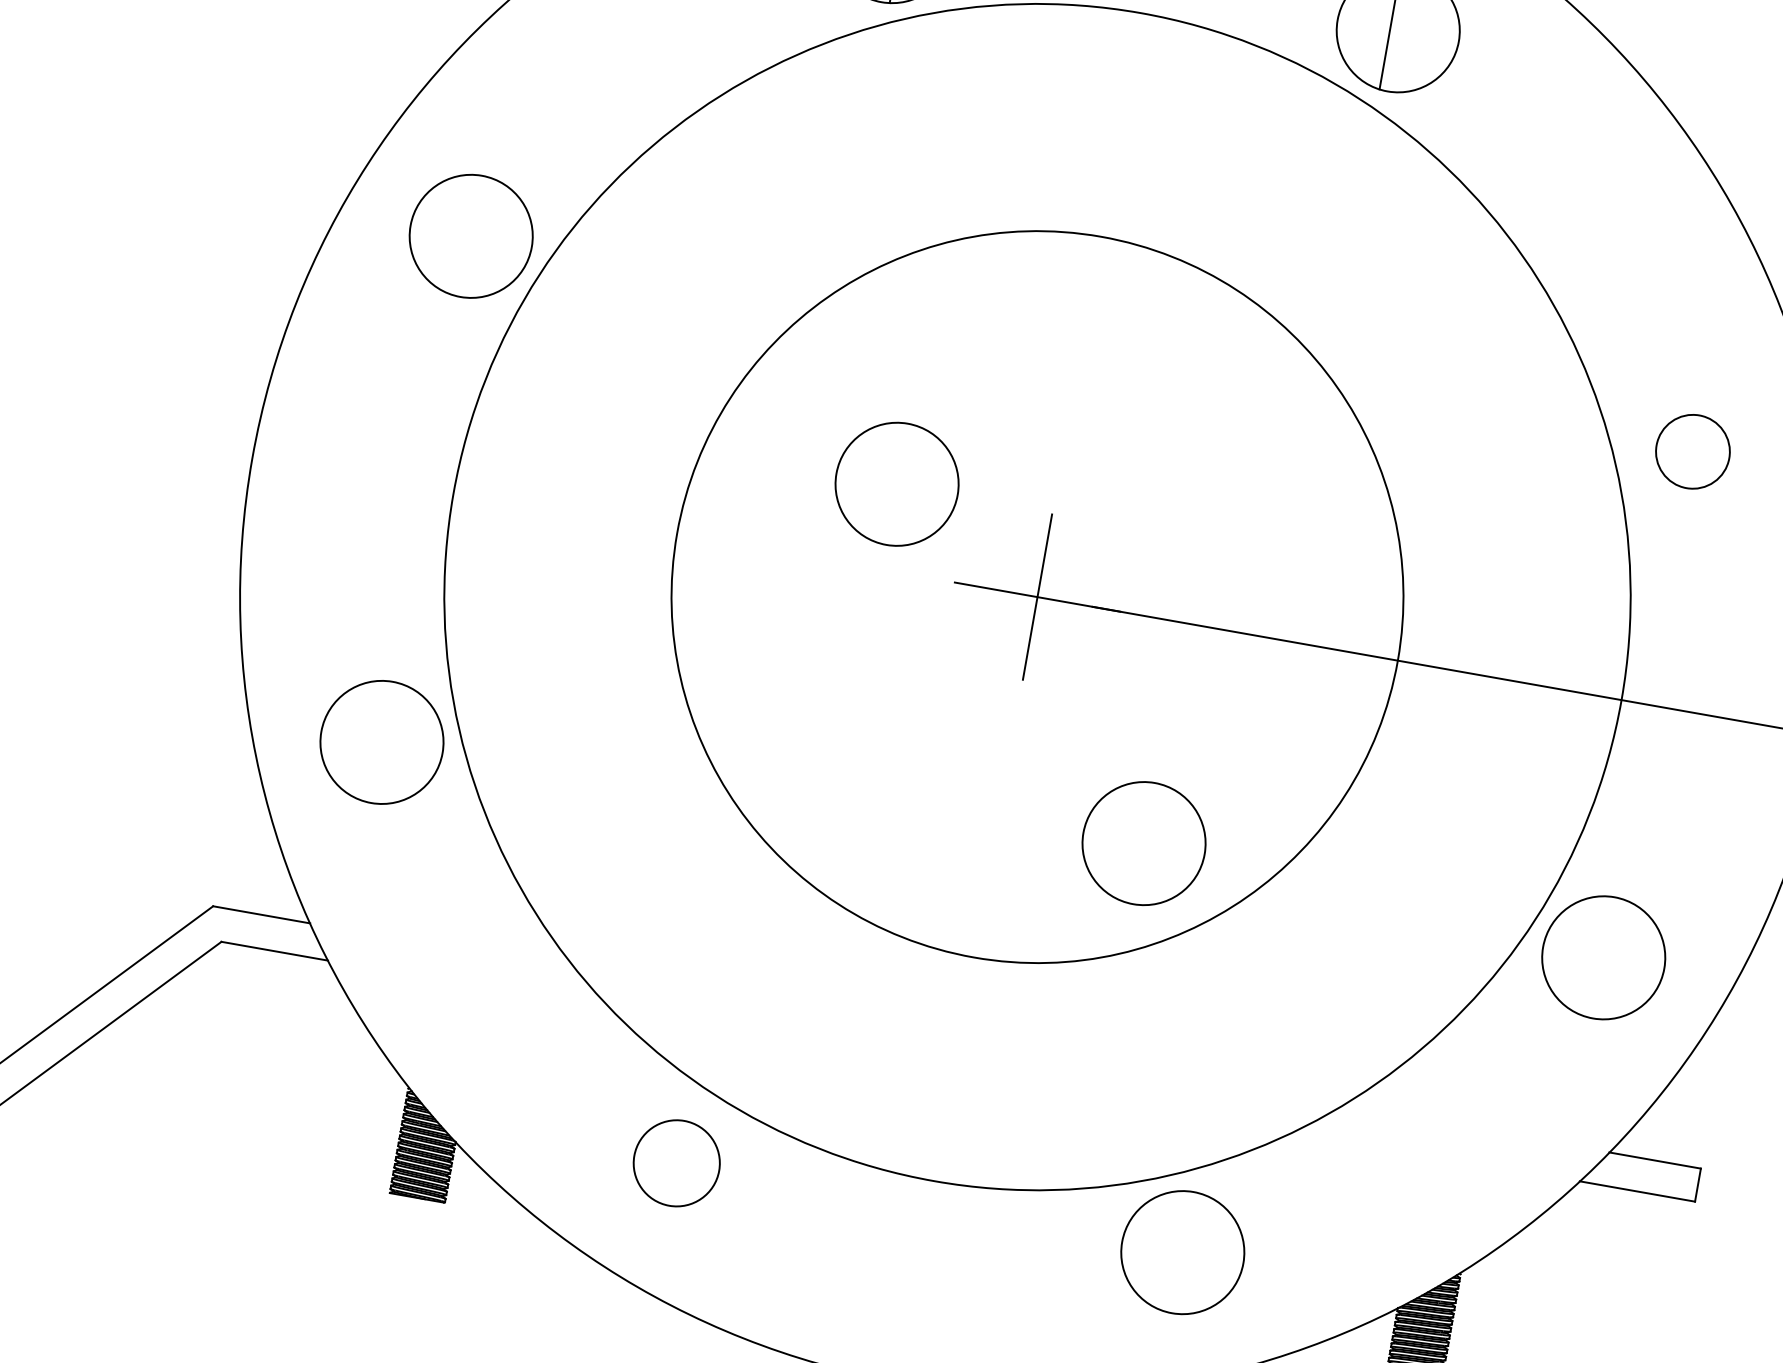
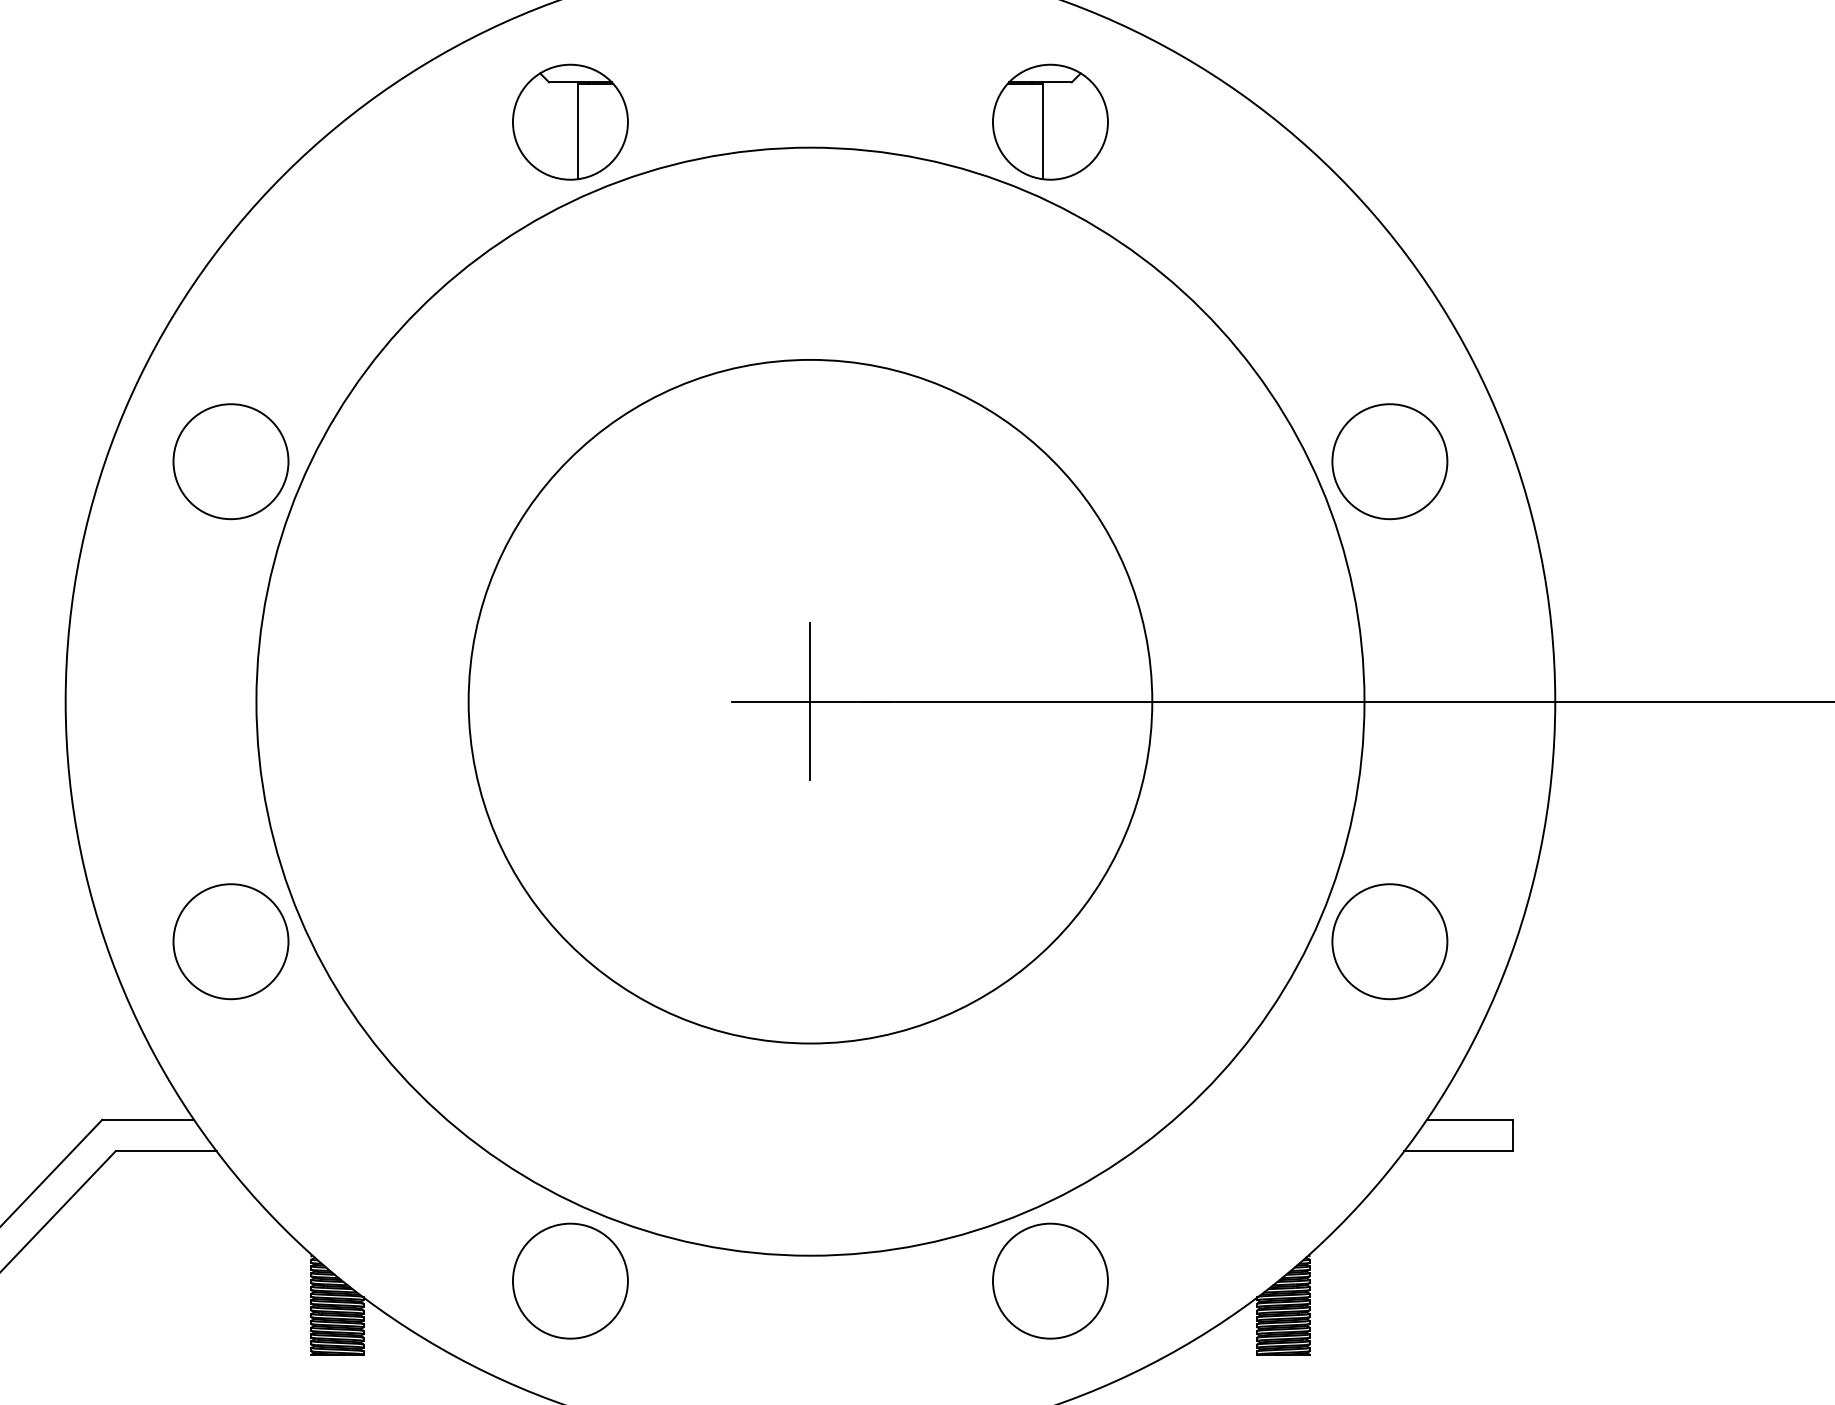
circle: (1692, 451) -> (1389, 461), size x1.67
circle: (896, 483) -> (662, 620), removed
circle: (1144, 842) -> (948, 910), removed
circle: (676, 1162) -> (570, 1280), size x1.43

